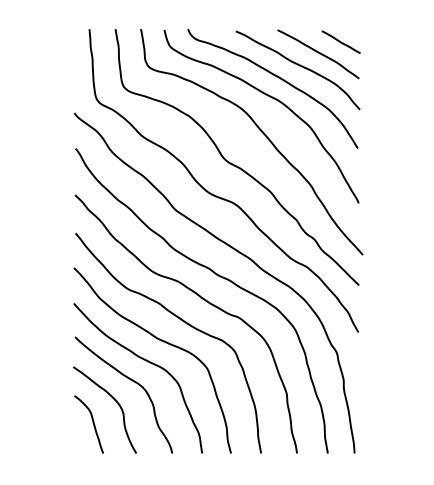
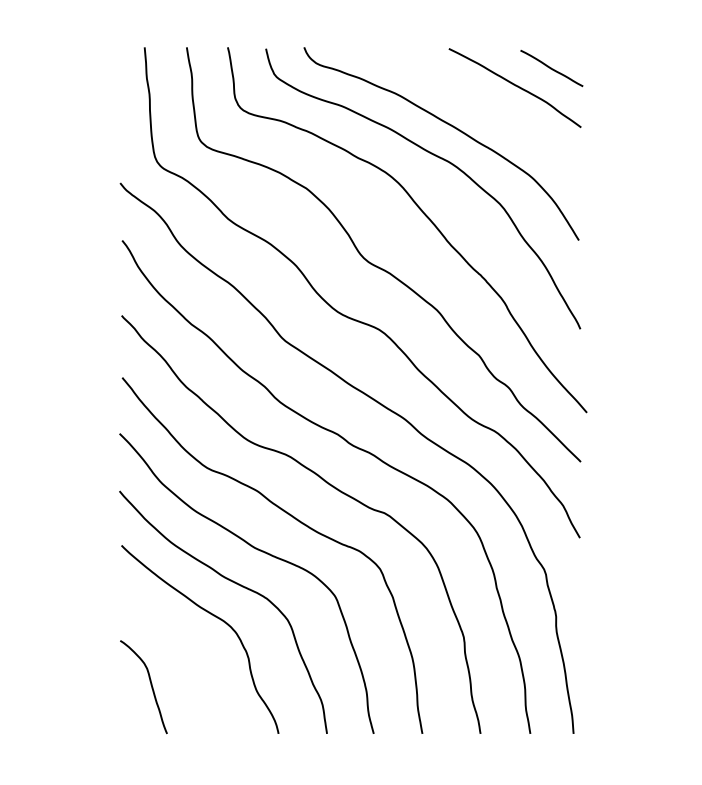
curve: (299, 66) -> (484, 107), removed
curve: (113, 399) -> (183, 646), removed

